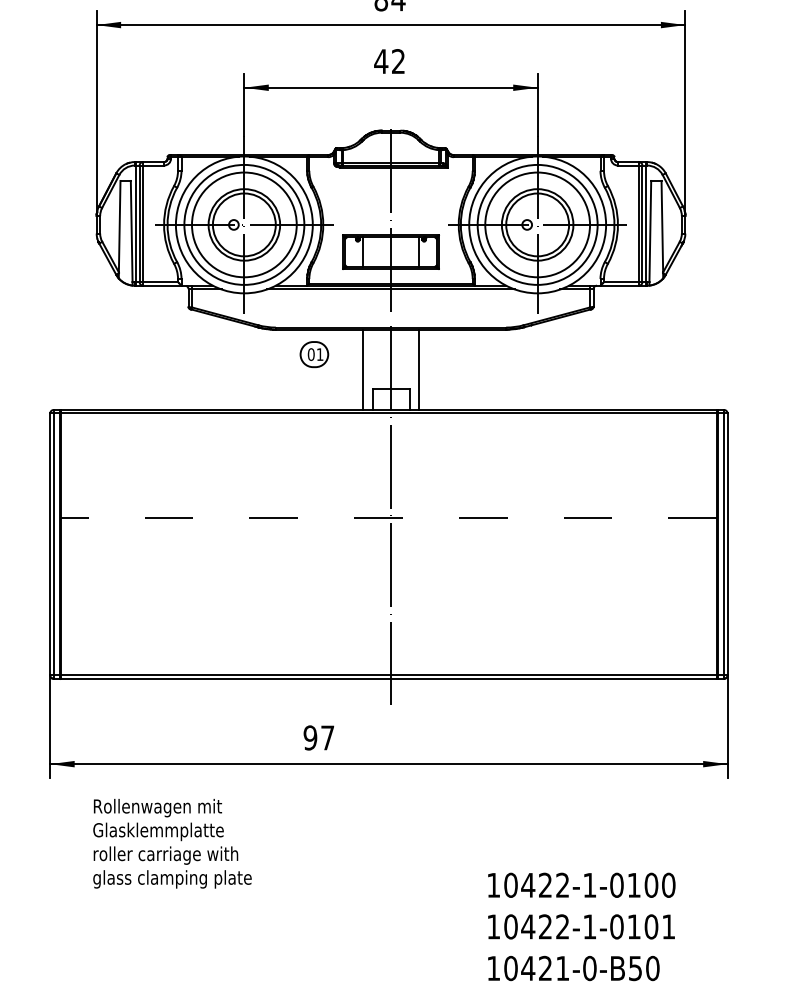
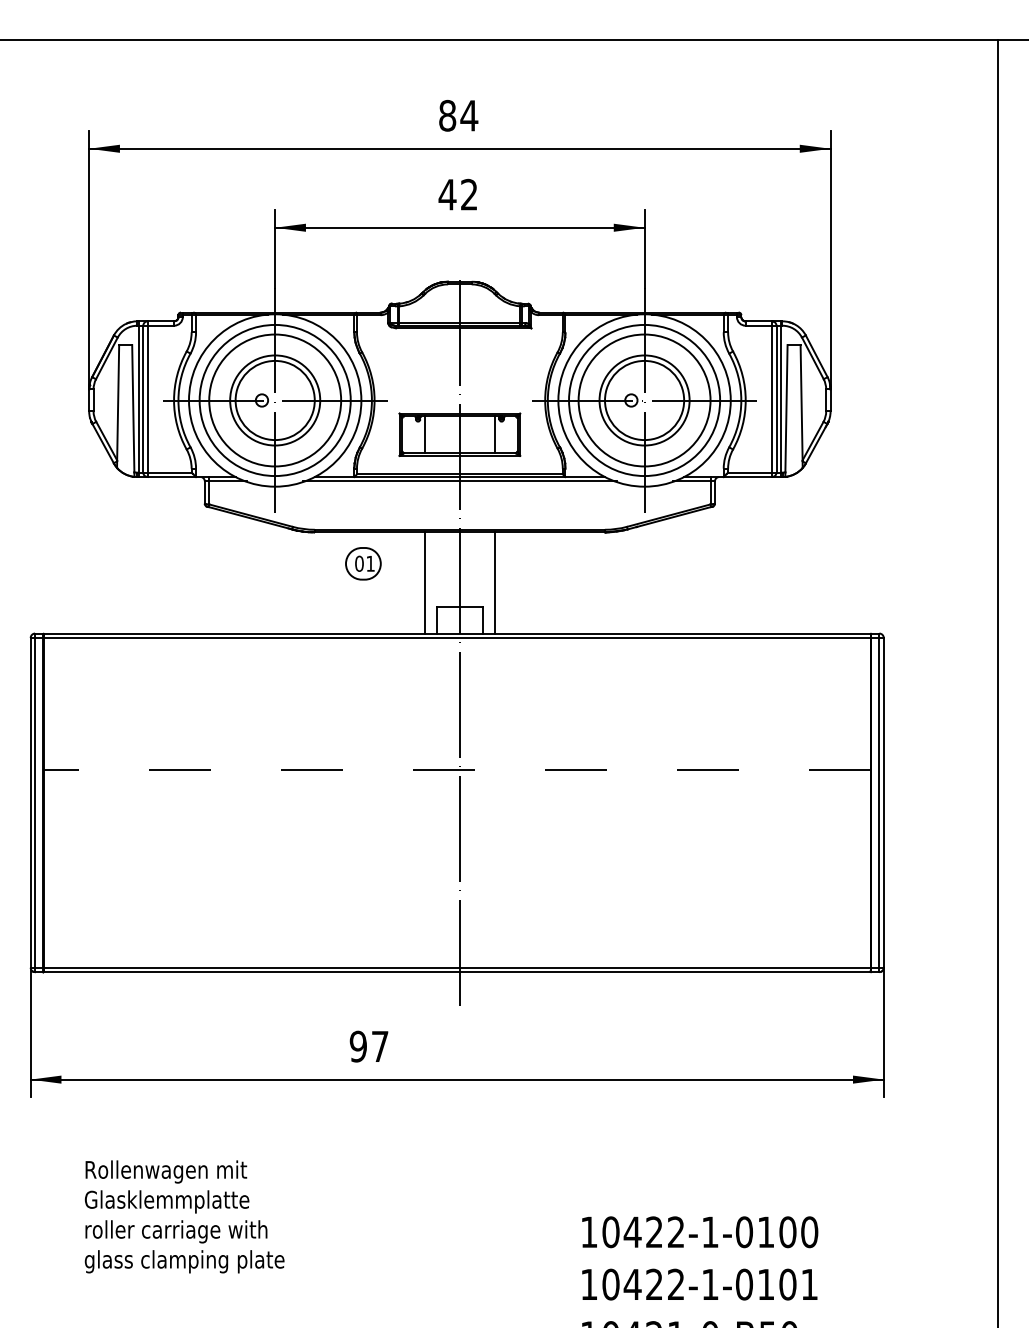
text: (172, 843) -> (184, 1216), moved

